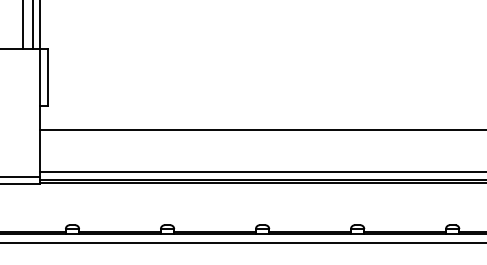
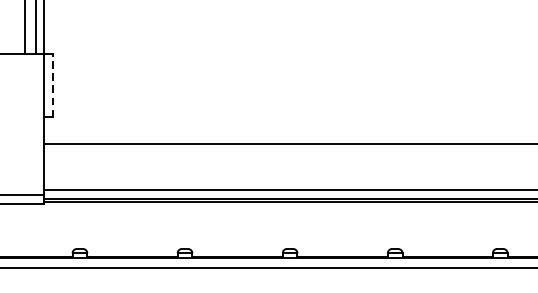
line: (47, 77) -> (52, 85), solid -> dashed

